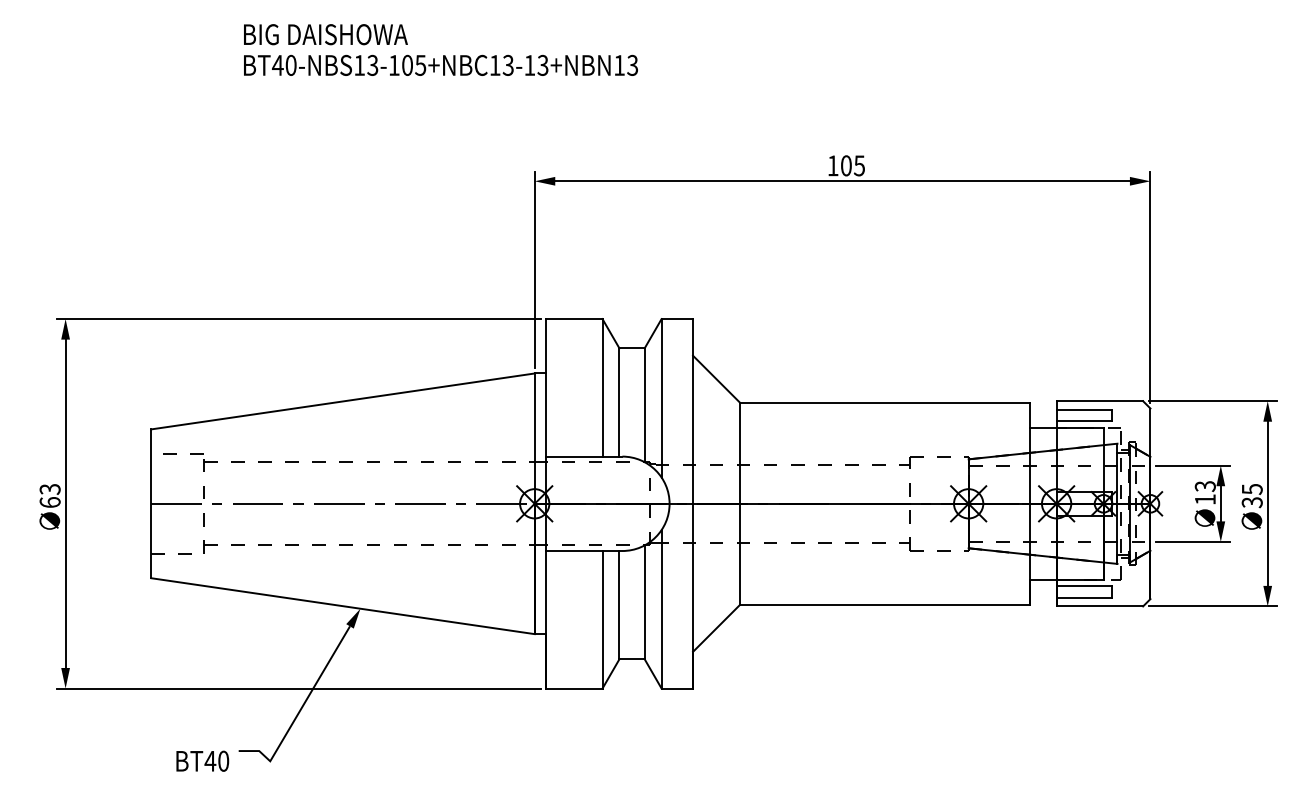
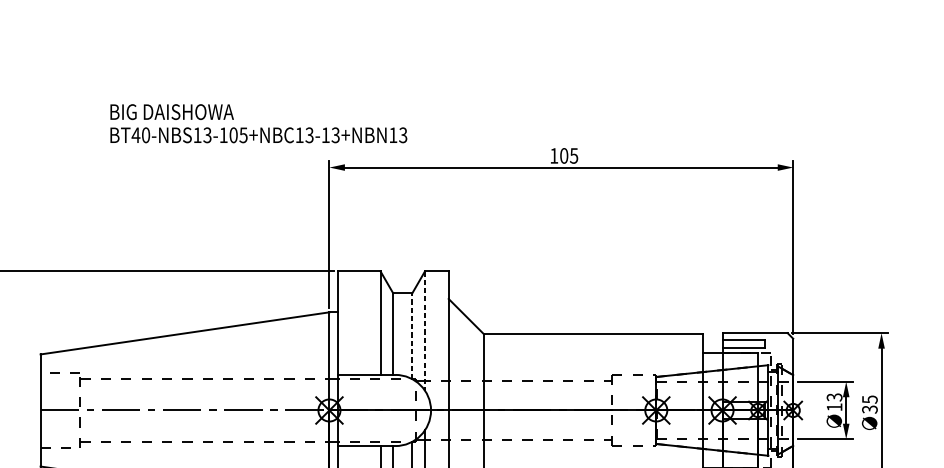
text: (440, 49) -> (258, 123), moved
line: (661, 398) -> (424, 331), solid -> dashed
line: (644, 405) -> (412, 336), solid -> dashed

